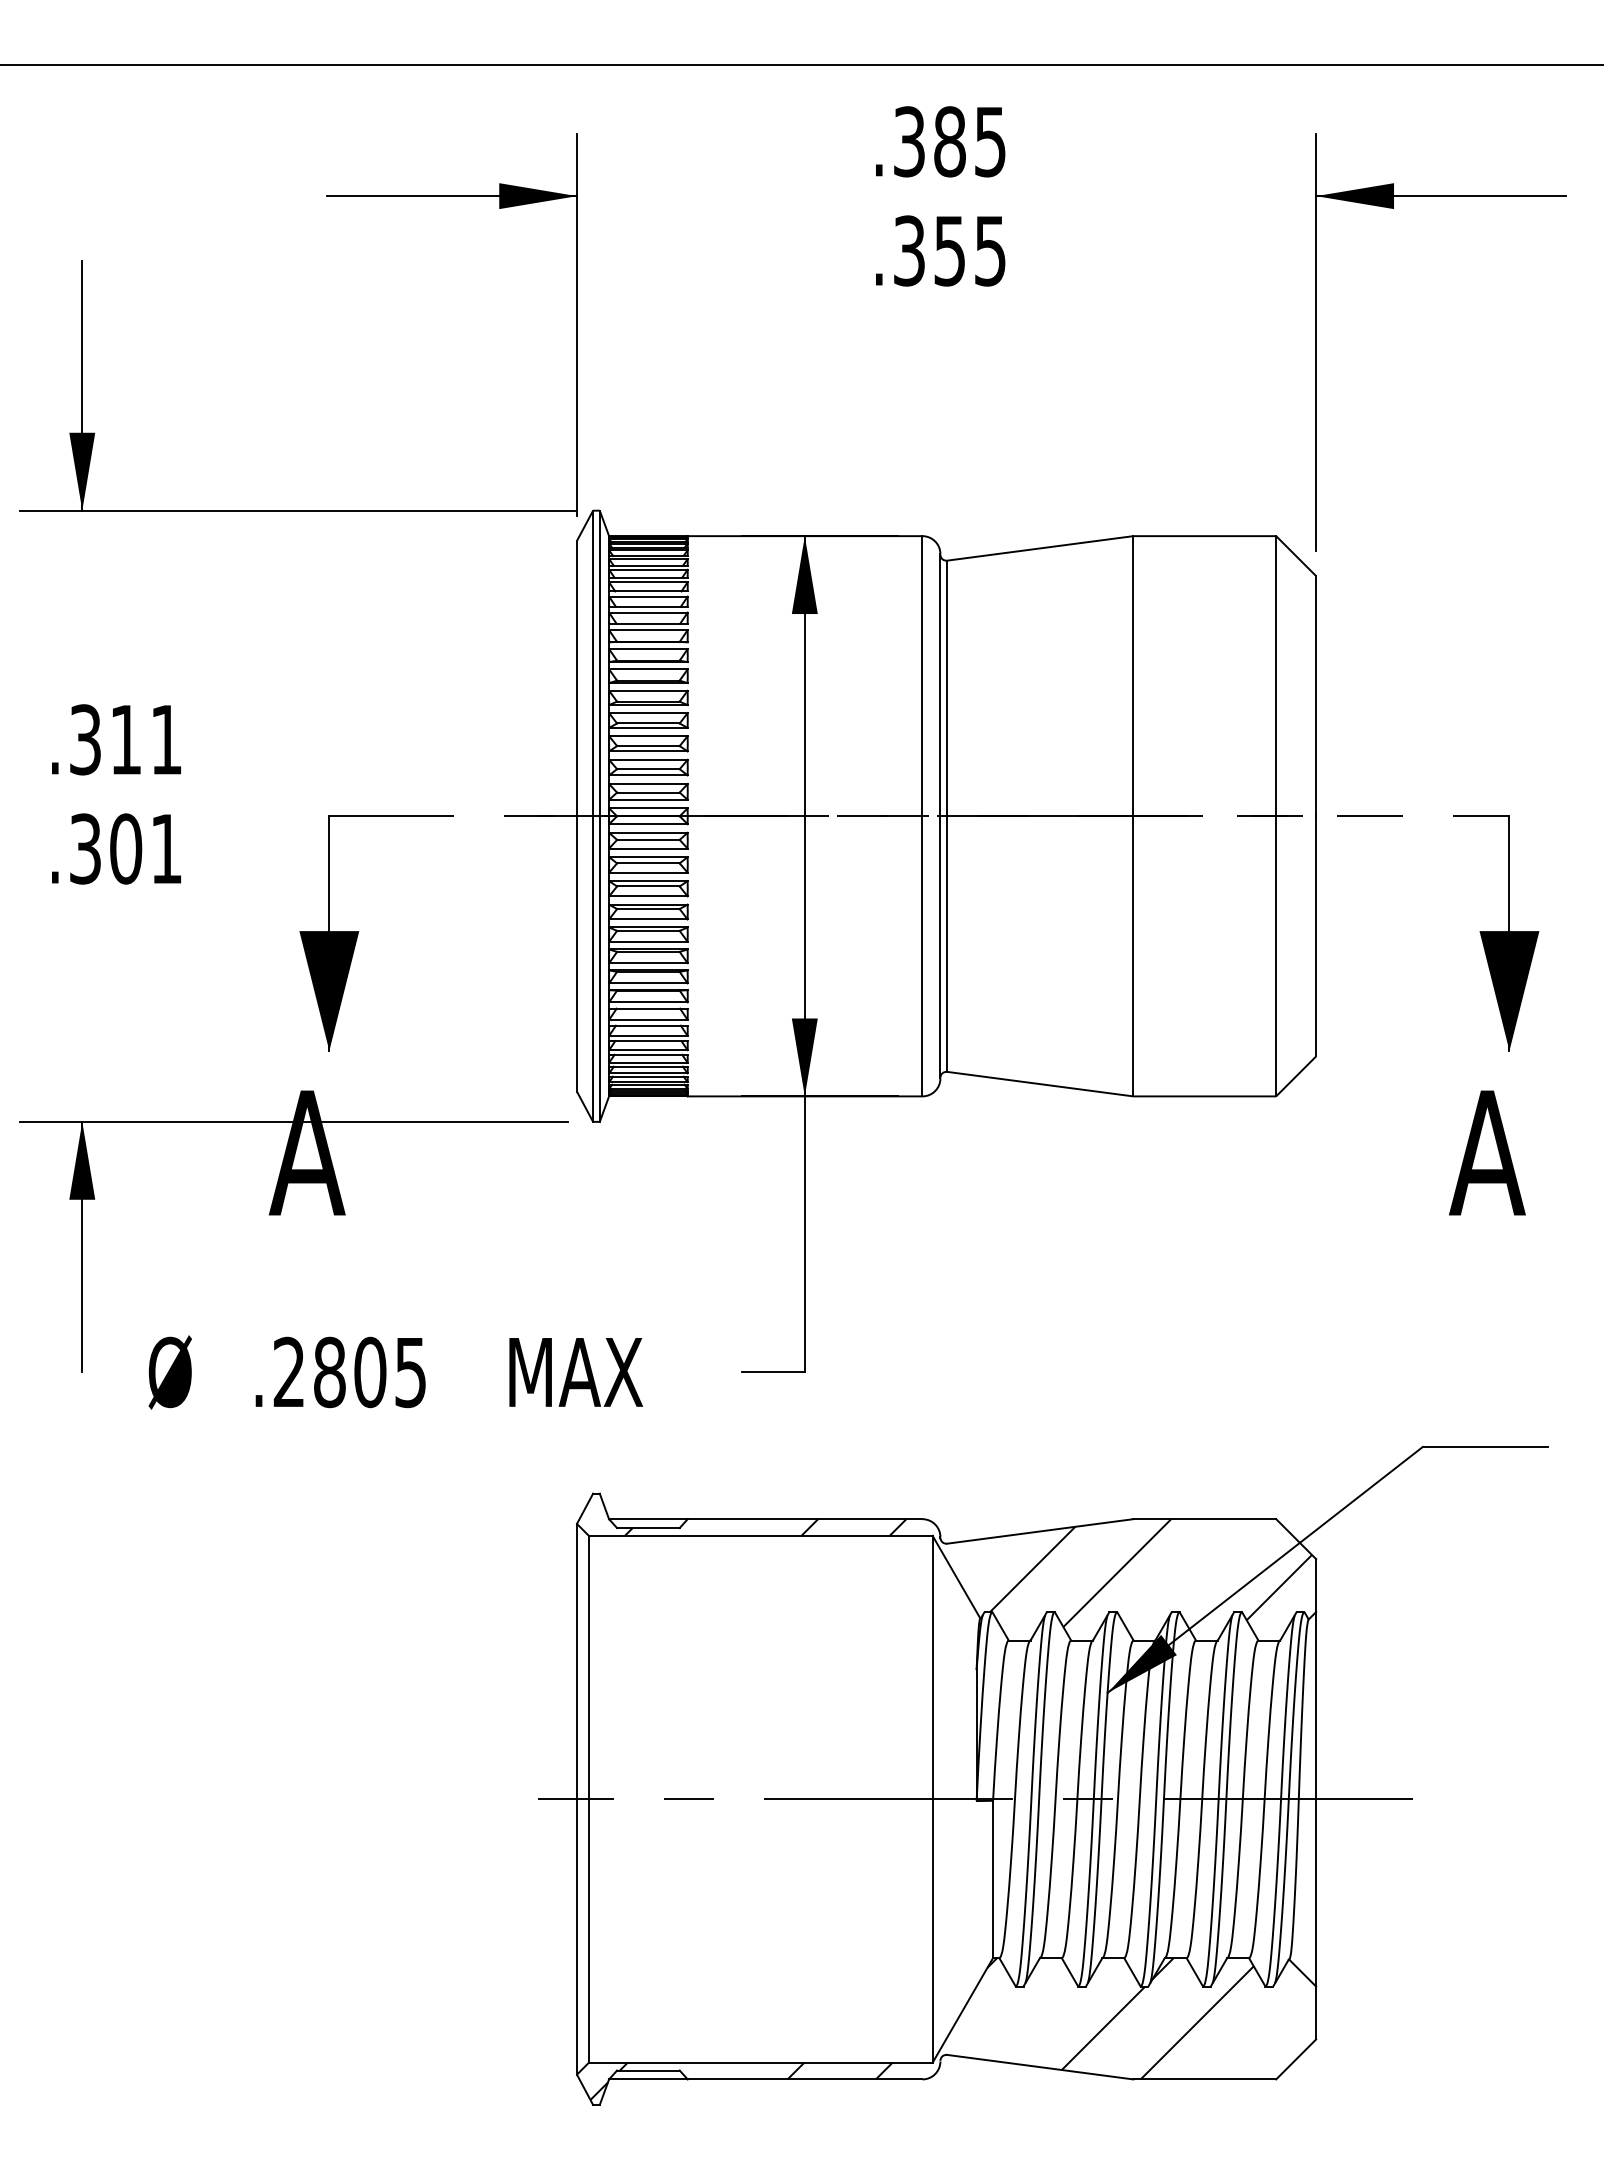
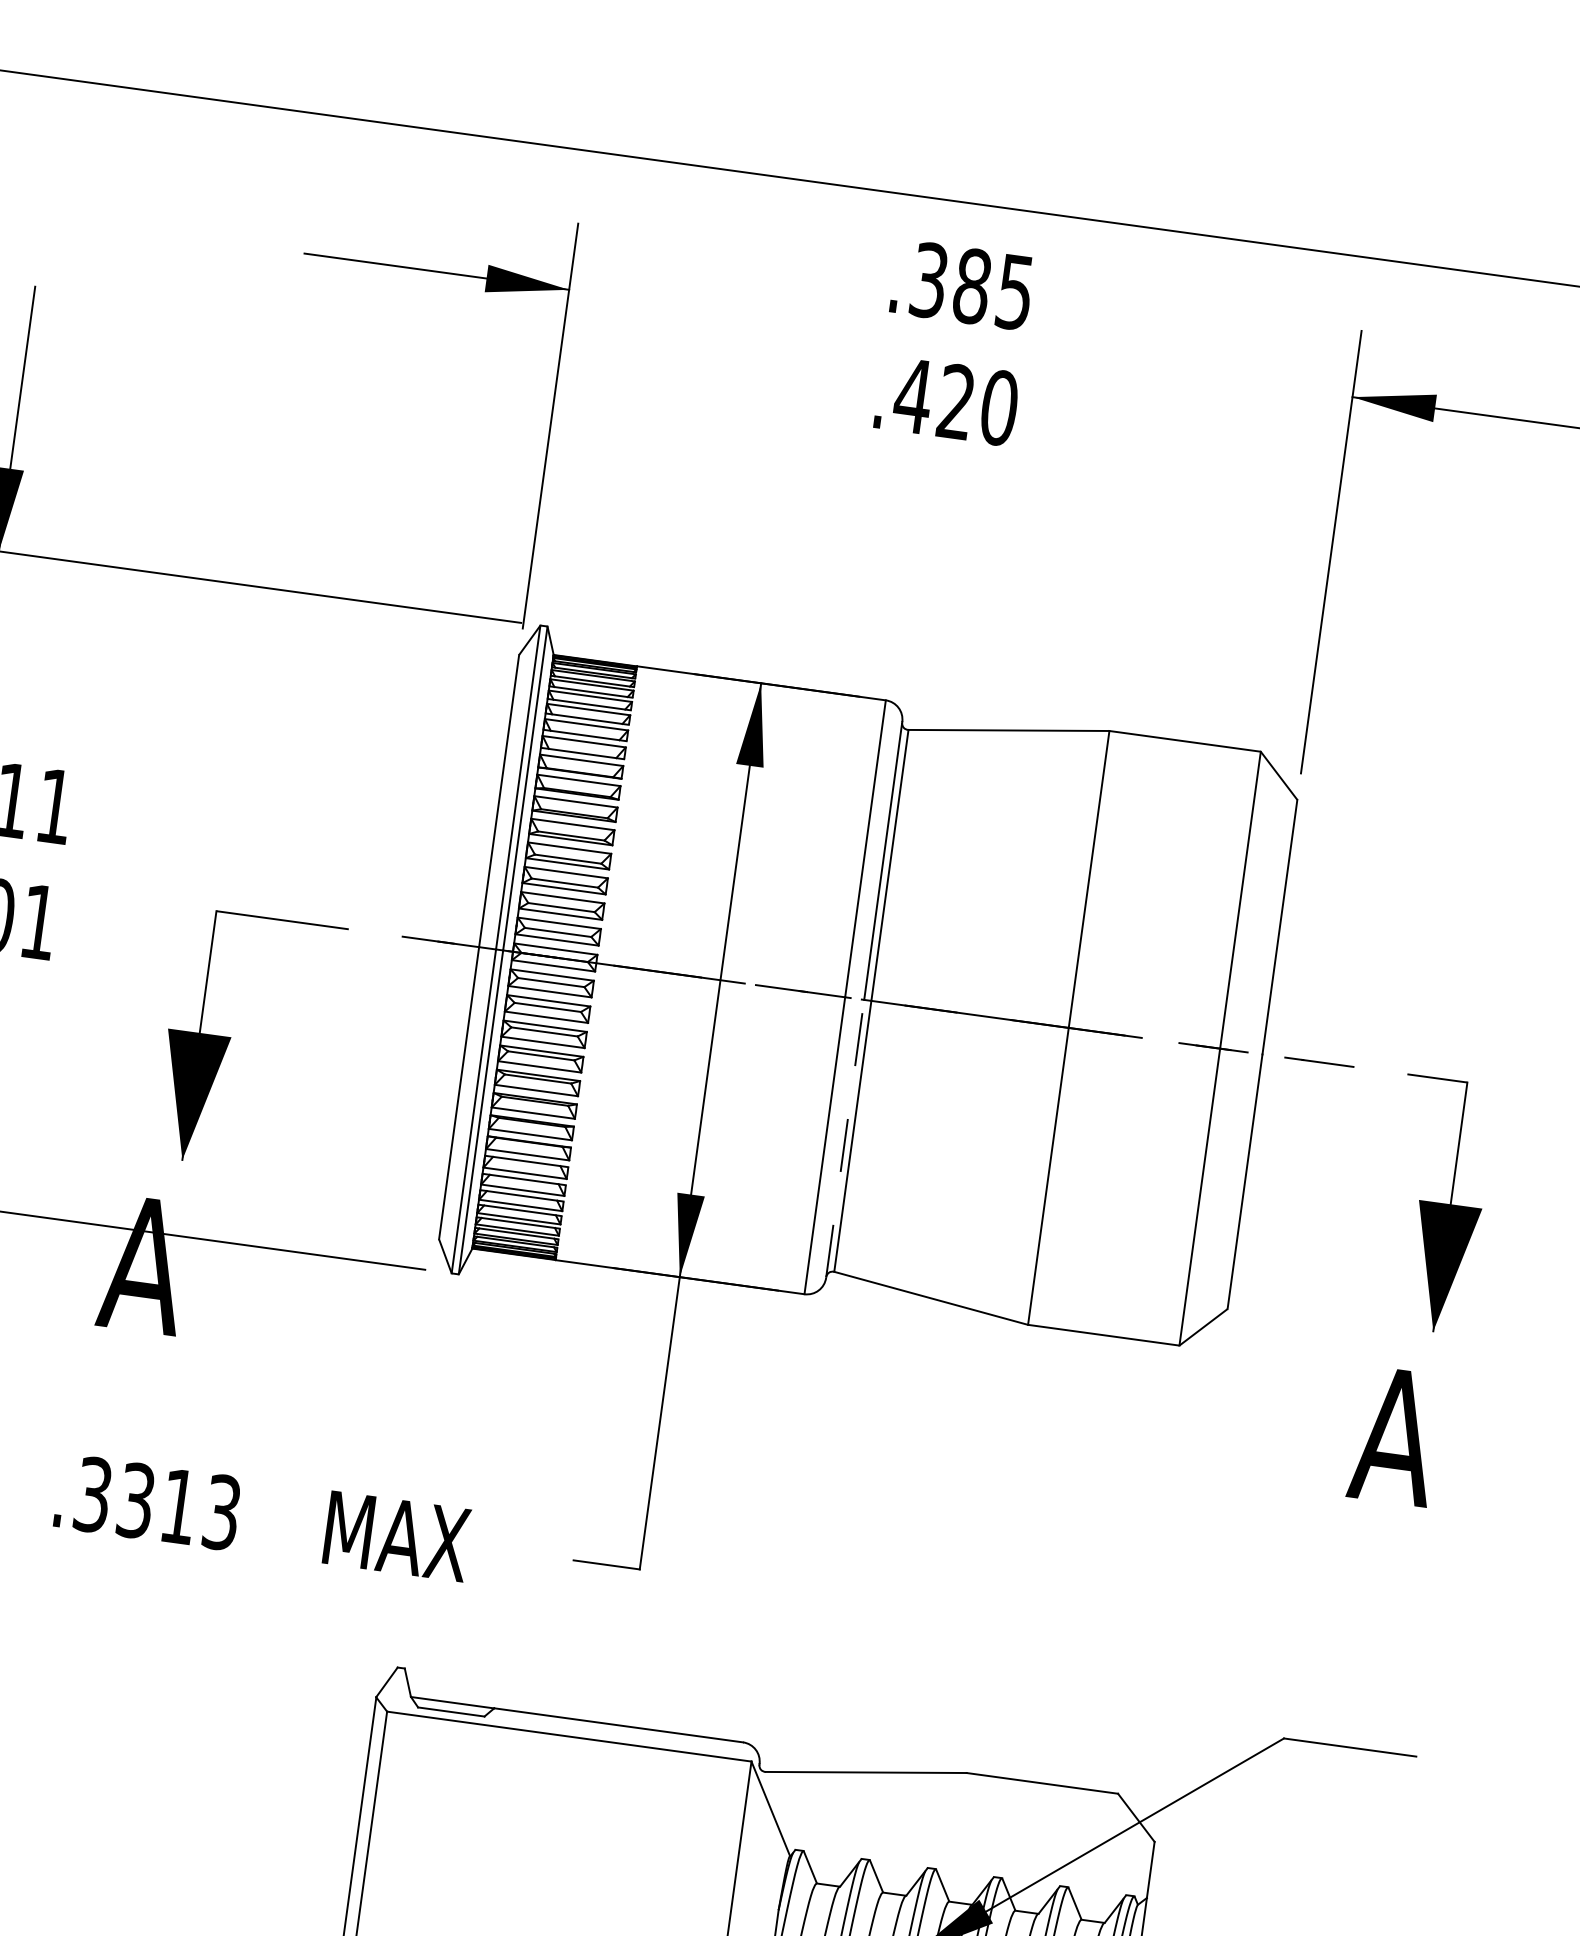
text: (949, 250) -> (955, 401), .355 -> .420
line: (940, 946) -> (845, 1137), solid -> dashed
text: (349, 1372) -> (157, 1503), .2805 -> .3313
hatch: (967, 1573) -> (782, 1806), removed

